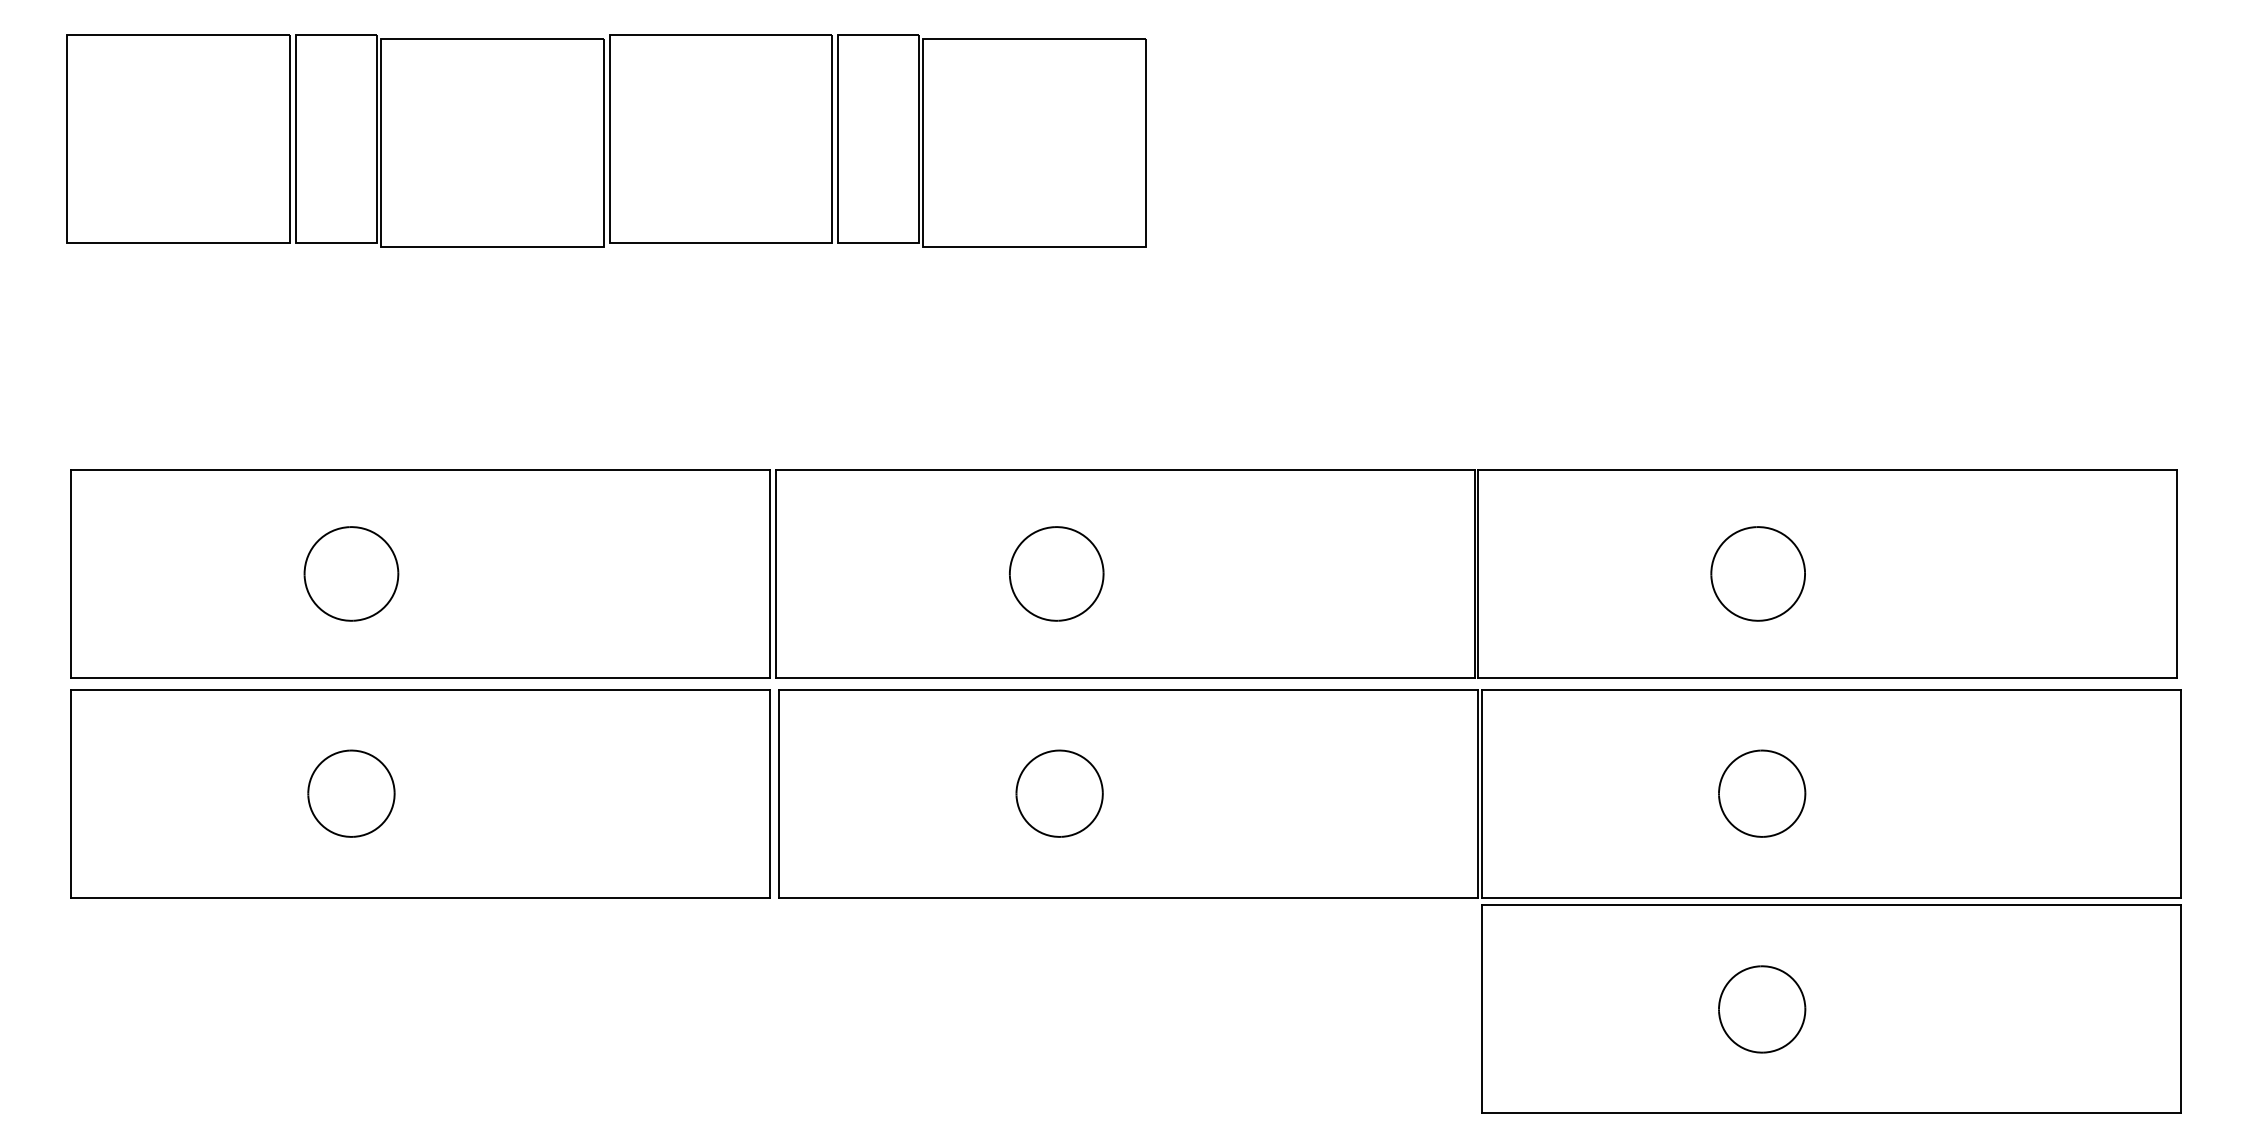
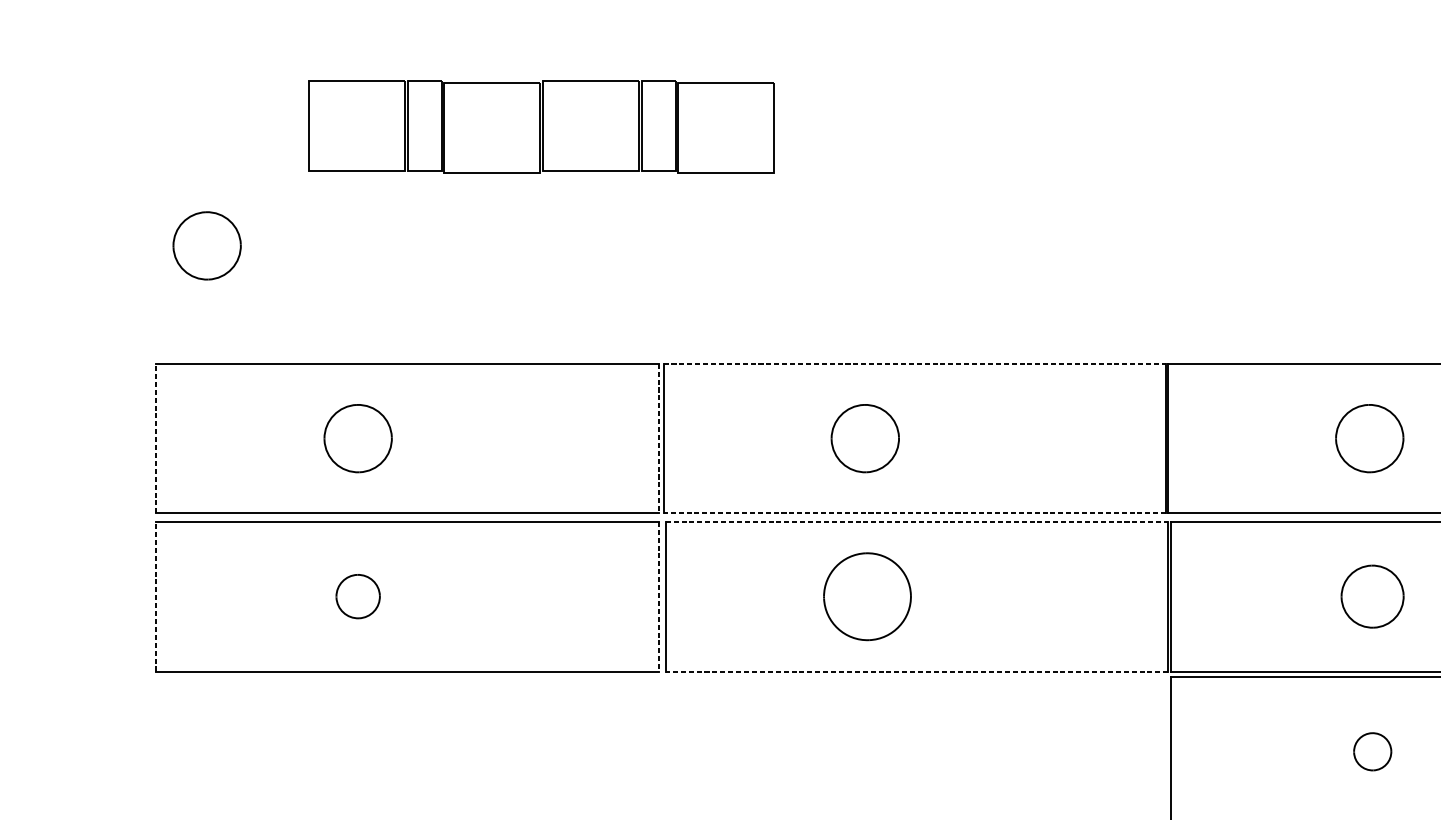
part: (606, 140) -> (541, 126), size x0.6
part: (141, 305) -> (207, 245), added
line: (1126, 469) -> (915, 363), solid -> dashed
line: (70, 573) -> (156, 438), solid -> dashed
line: (769, 574) -> (658, 439), solid -> dashed
line: (1125, 677) -> (914, 513), solid -> dashed
line: (1129, 689) -> (917, 521), solid -> dashed
line: (70, 793) -> (156, 596), solid -> dashed
part: (351, 793) -> (358, 596), size x0.7
part: (1059, 793) -> (867, 596), size x1.4
line: (769, 794) -> (658, 597), solid -> dashed
line: (1128, 897) -> (916, 671), solid -> dashed
part: (1762, 1009) -> (1372, 751), size x0.6

